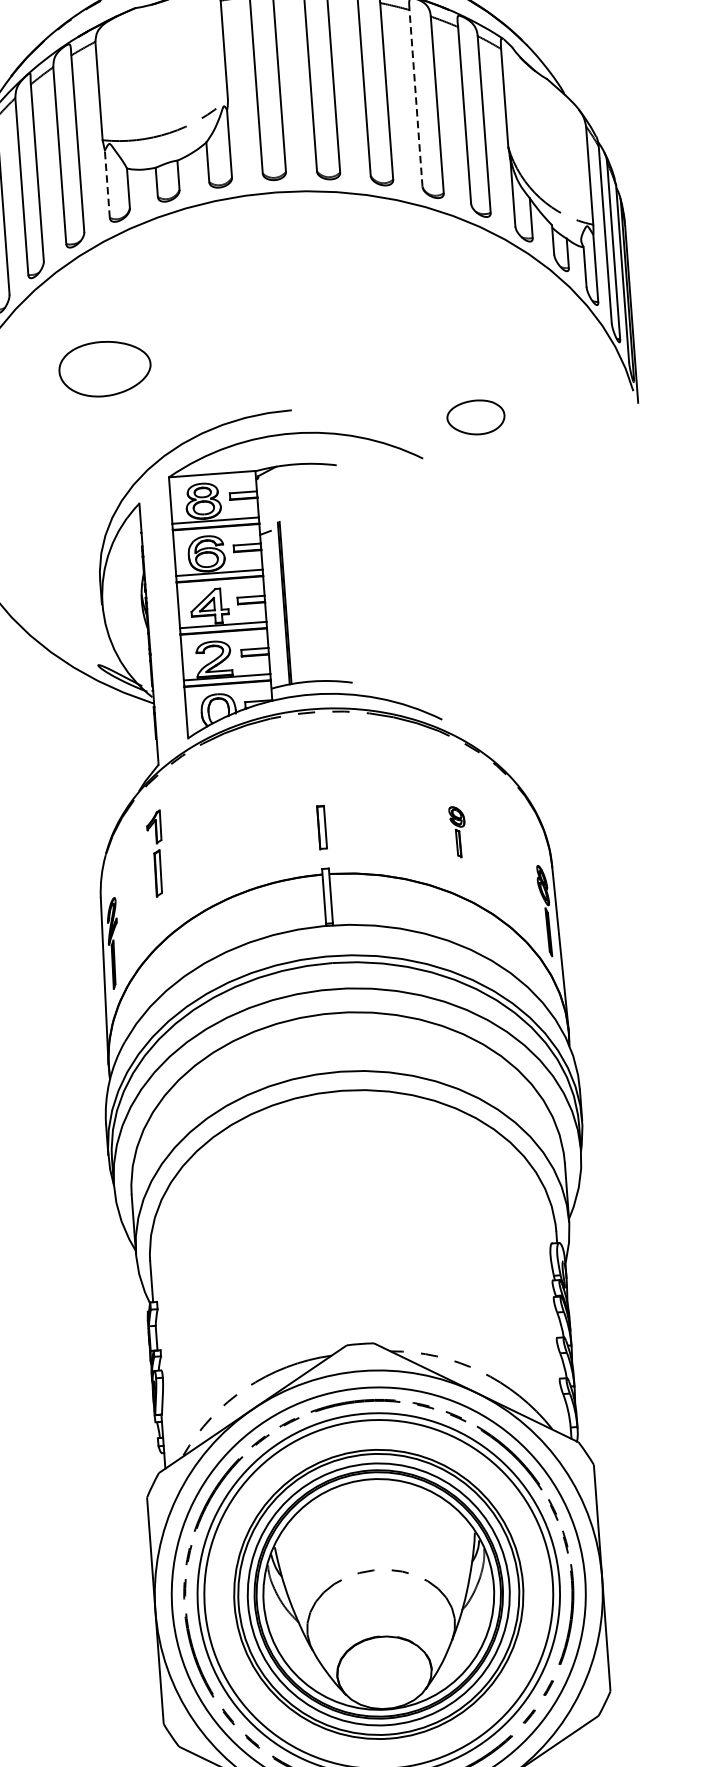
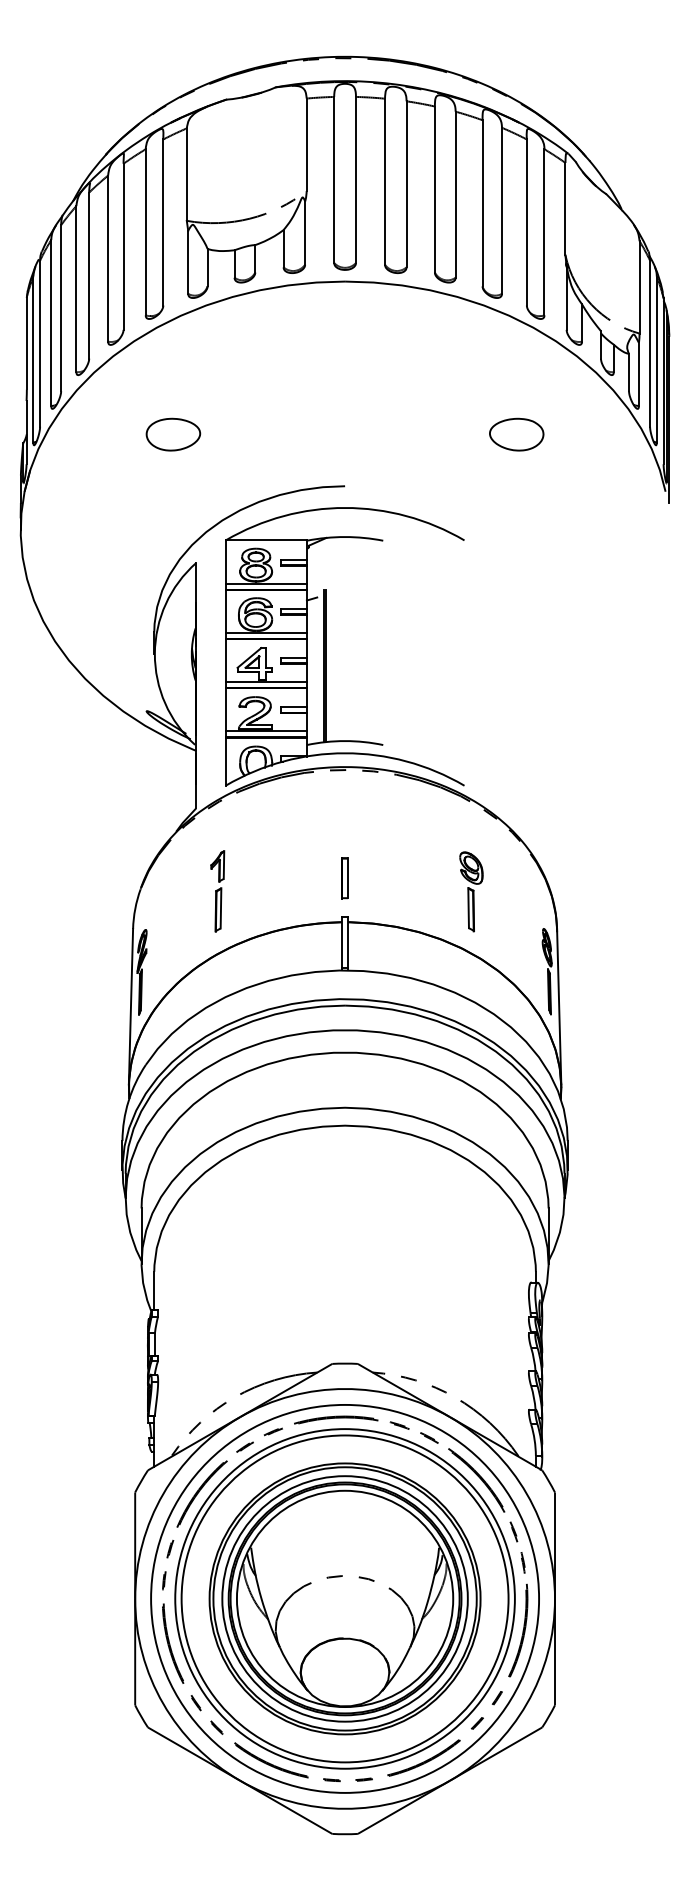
line: (415, 97) -> (482, 202), dashed -> solid
line: (107, 184) -> (188, 262), dashed -> solid
part: (105, 368) -> (173, 434), size x0.62
part: (475, 417) -> (516, 434), moved
part: (458, 831) -> (471, 891), size x1.67
part: (155, 853) -> (217, 891), moved

